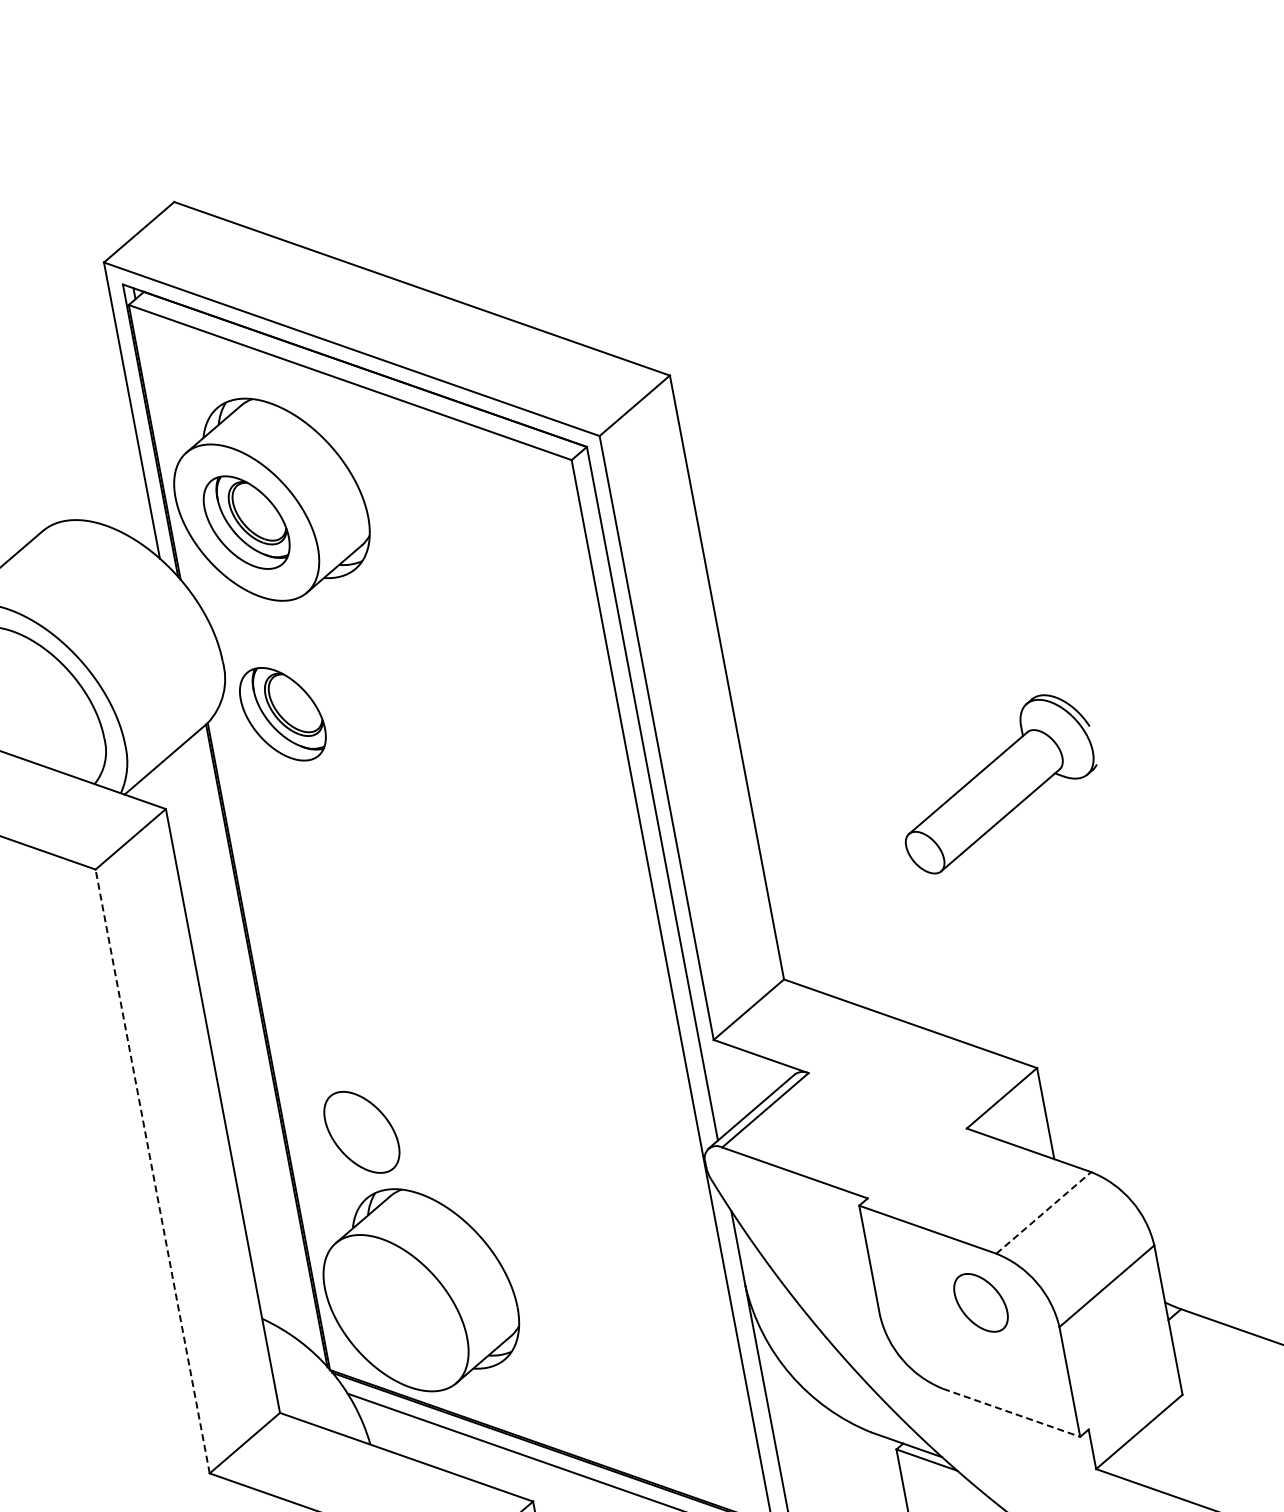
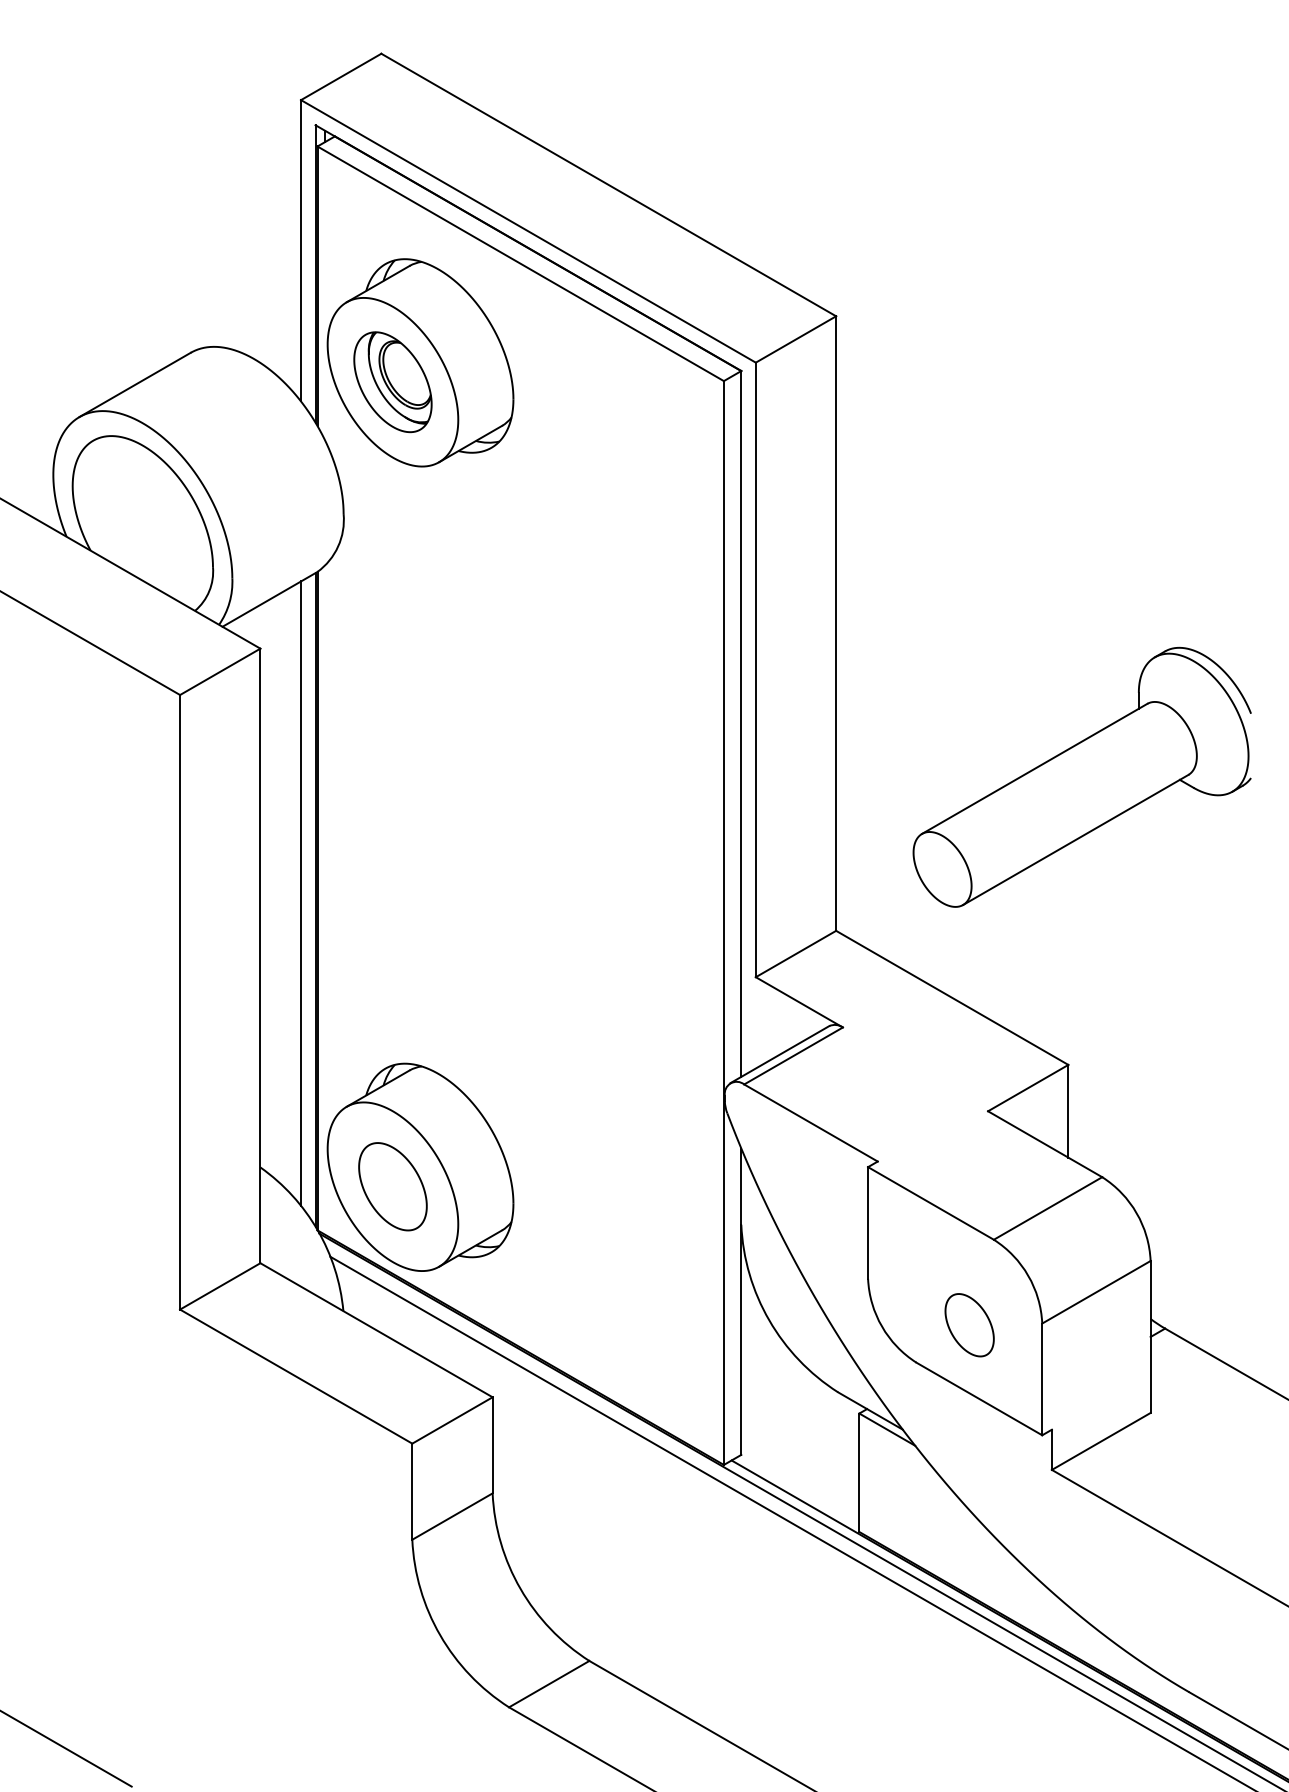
part: (282, 714) -> (392, 577), removed
part: (996, 782) -> (1081, 776), size x1.67
line: (251, 1042) -> (301, 893), added
part: (361, 1132) -> (392, 1186), moved
line: (152, 1170) -> (180, 1001), dashed -> solid
line: (1044, 1212) -> (1048, 1208), dashed -> solid
part: (980, 1303) -> (969, 1325), moved
line: (1011, 1412) -> (979, 1398), dashed -> solid

